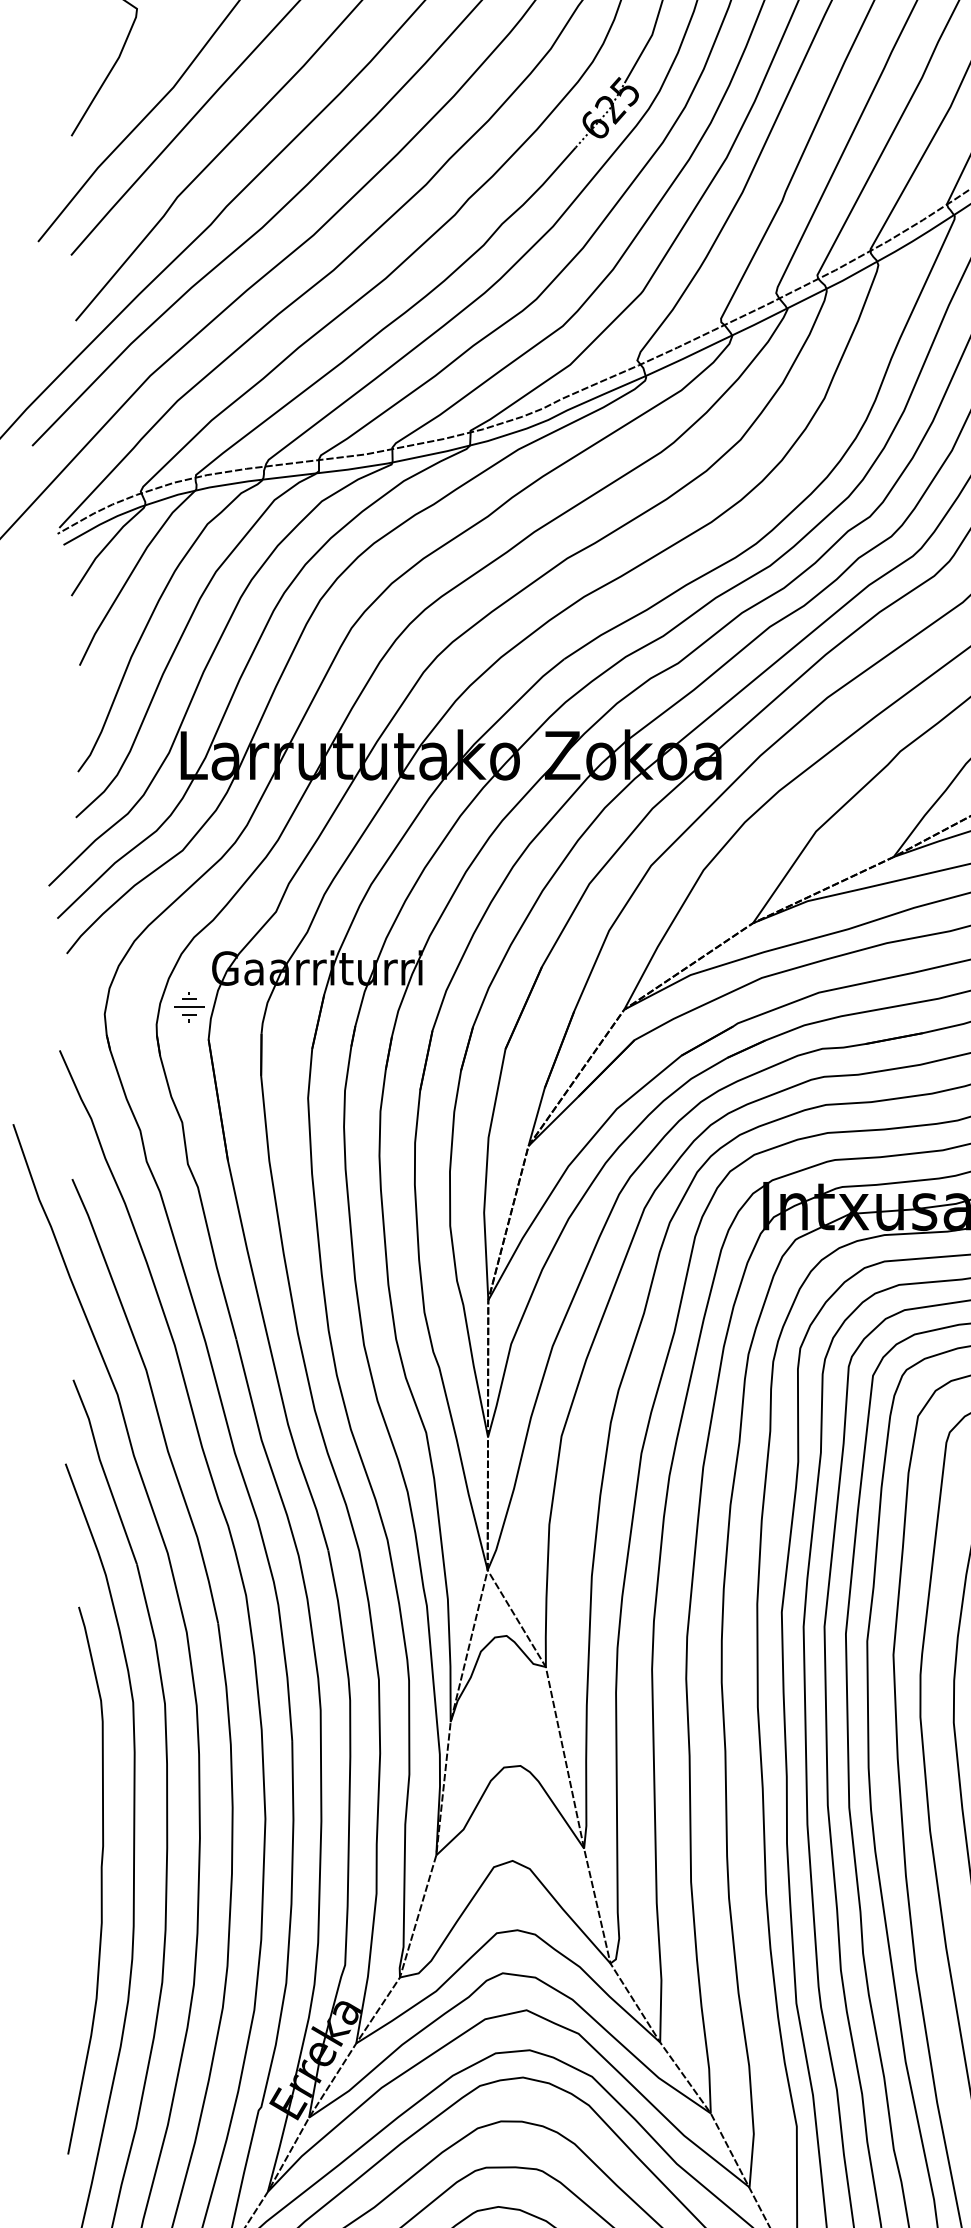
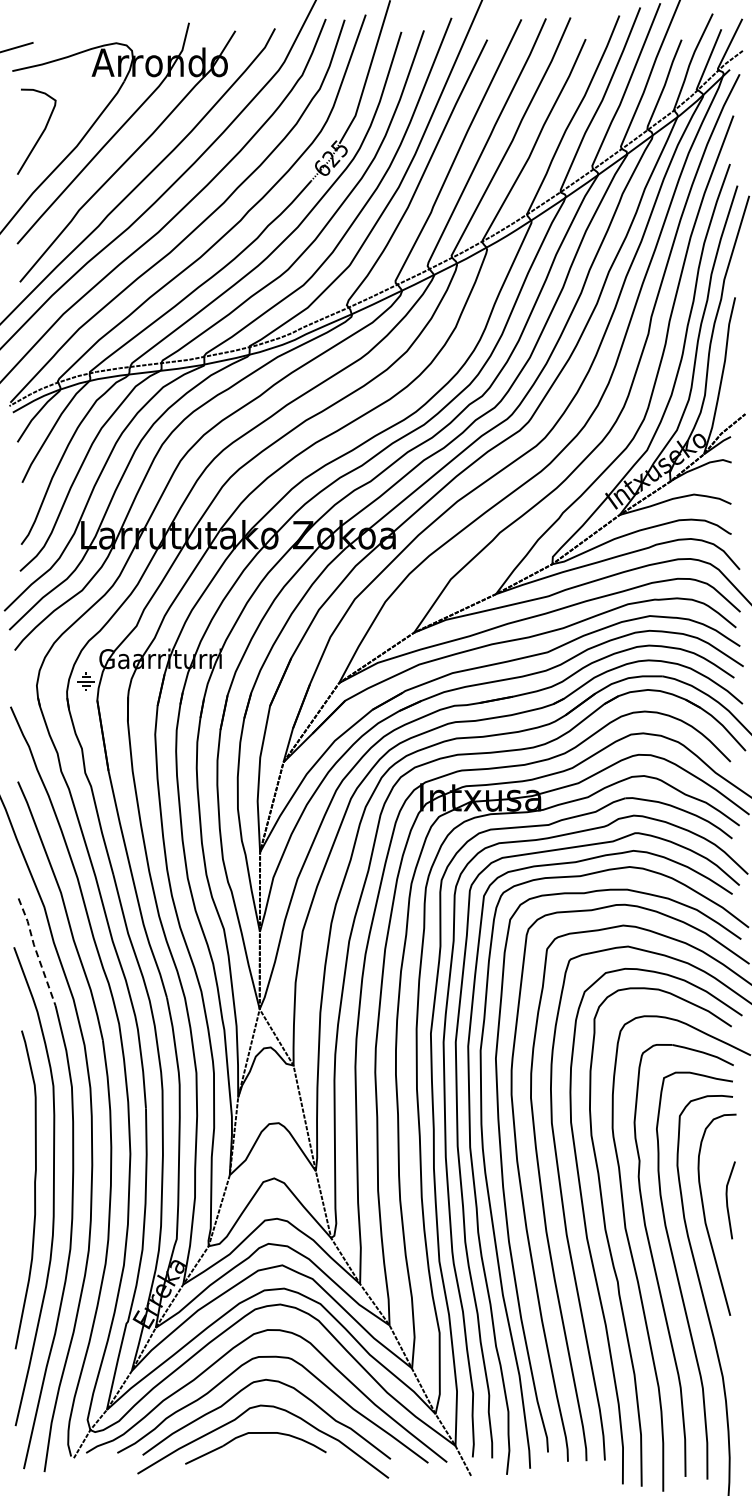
line: (104, 1470) -> (36, 951), solid -> dashed

